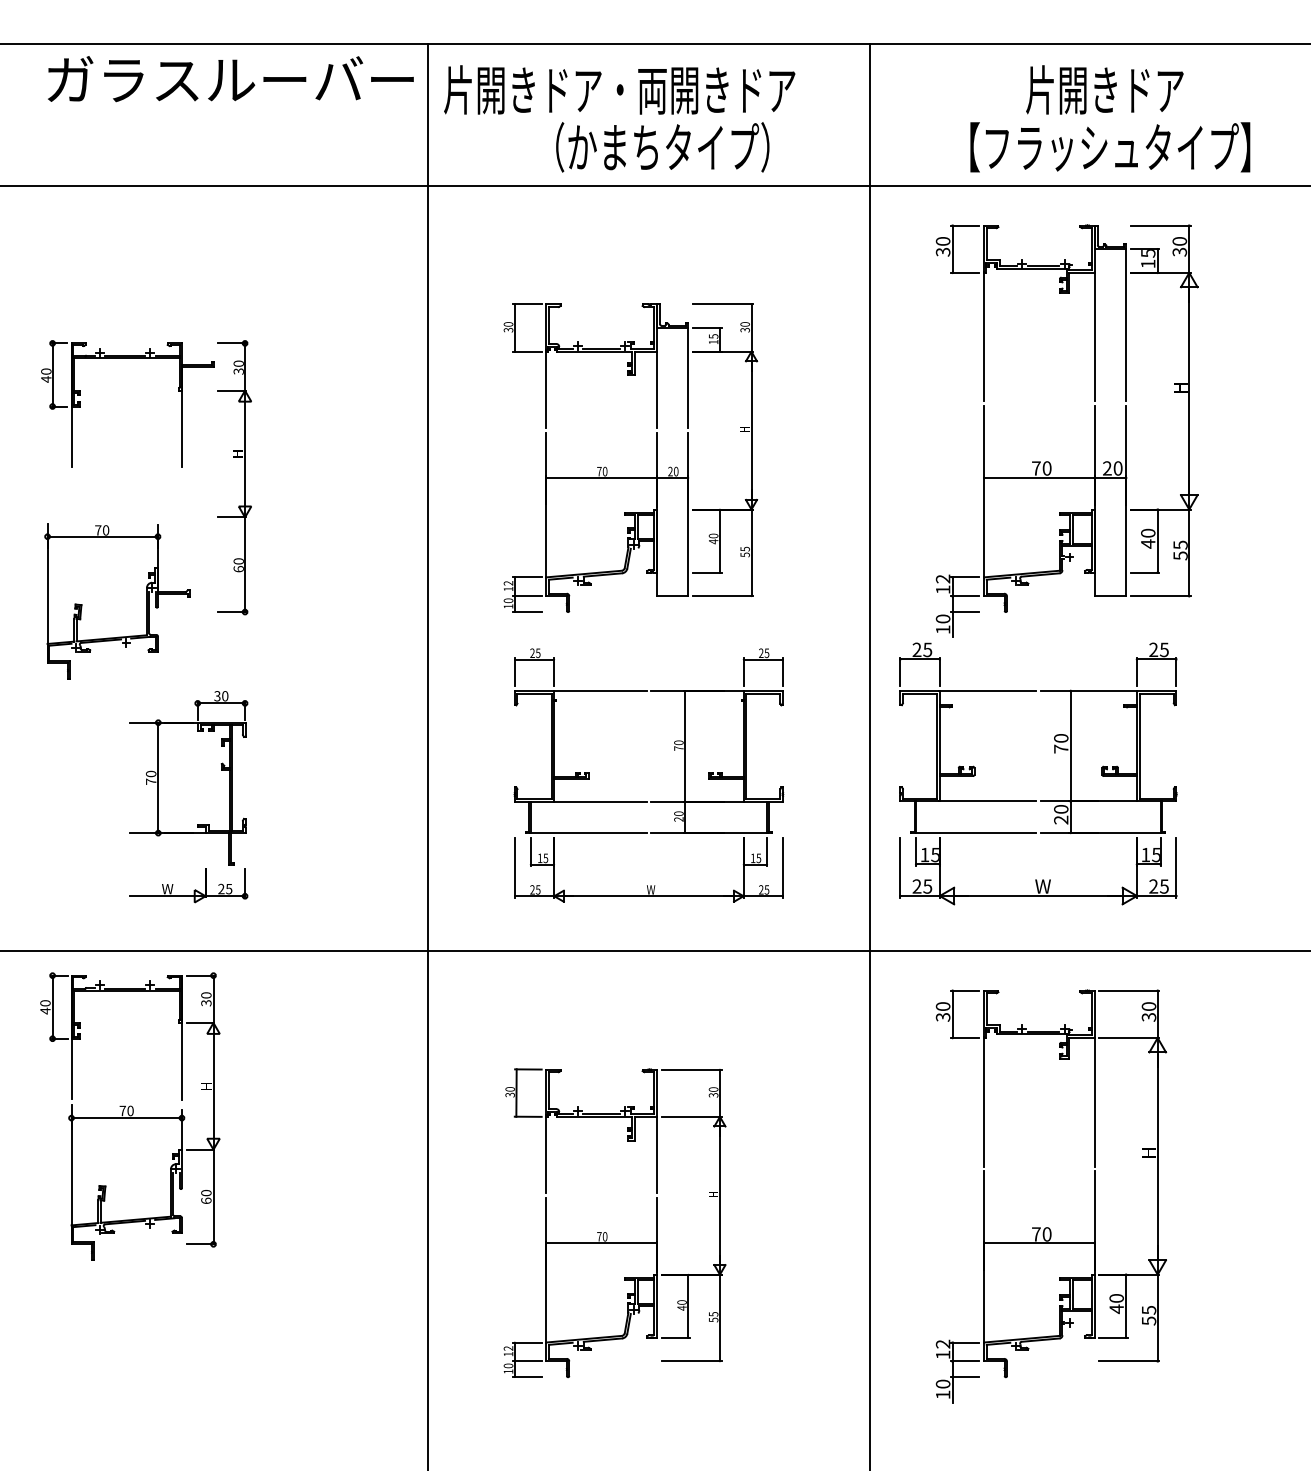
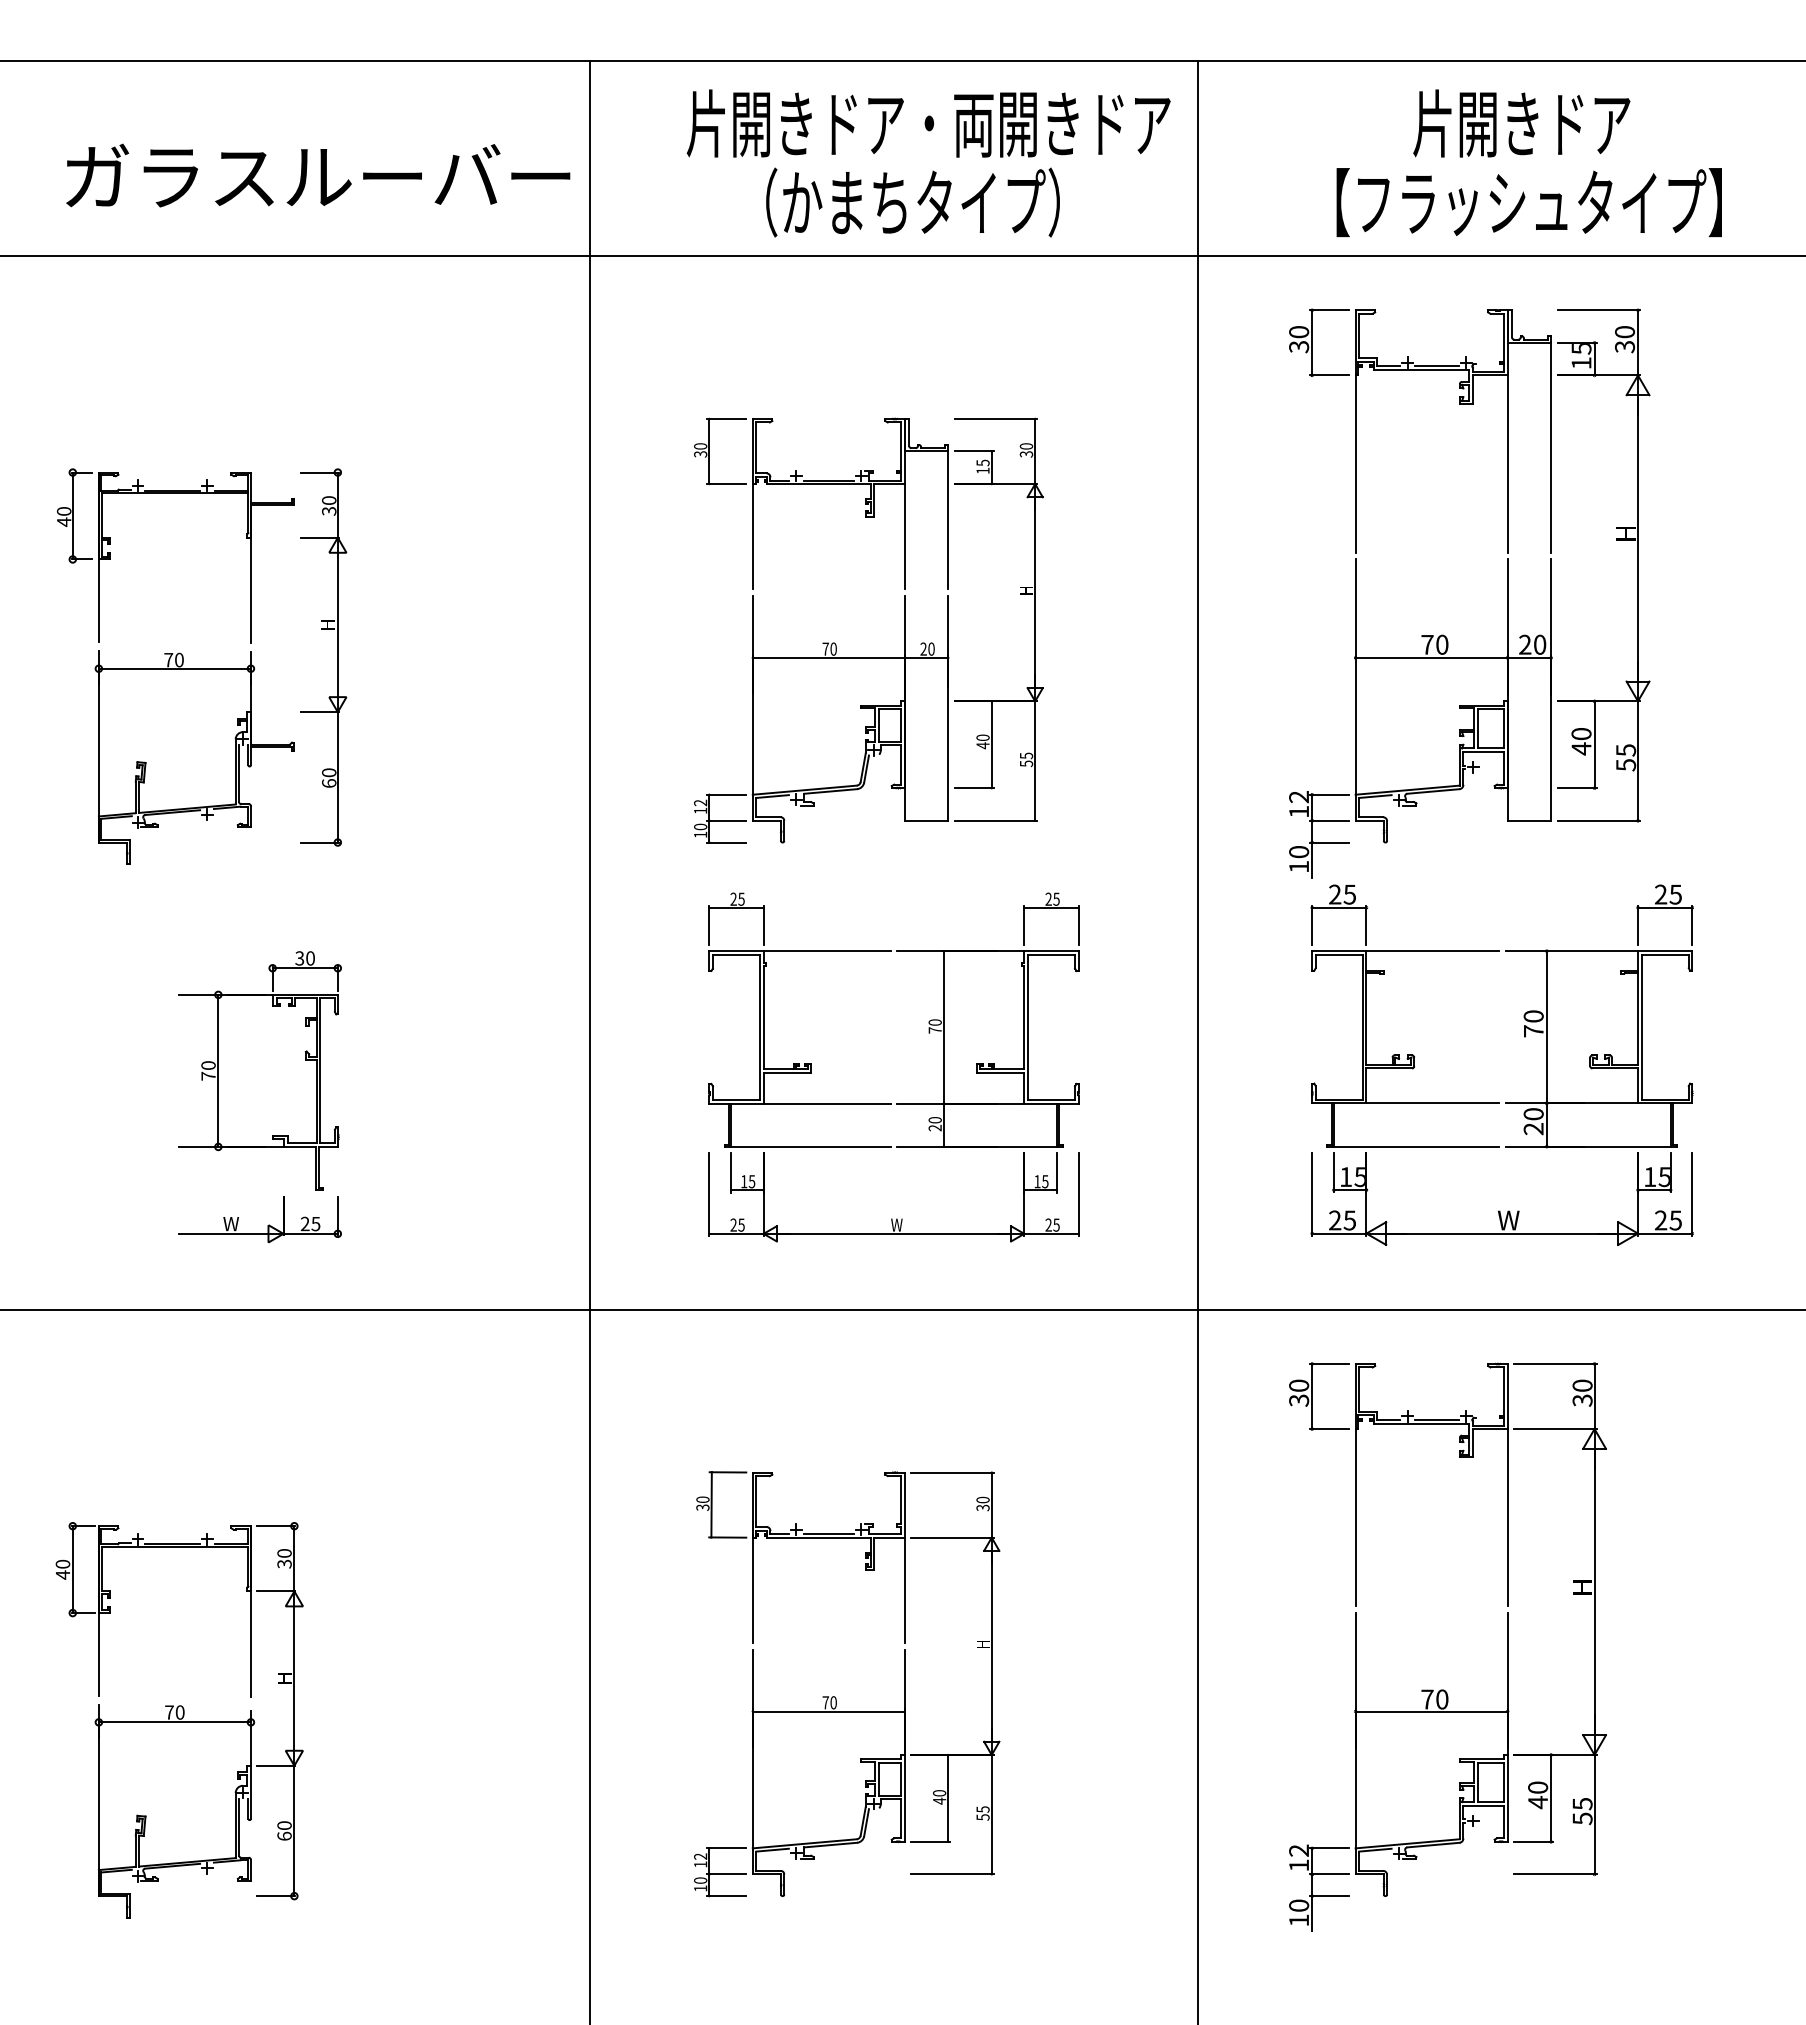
text: (231, 79) -> (318, 175), moved
text: (619, 89) -> (928, 123), moved
part: (117, 601) -> (194, 757), moved
part: (1054, 753) -> (1524, 1037), moved
part: (130, 1116) -> (179, 1720), moved

